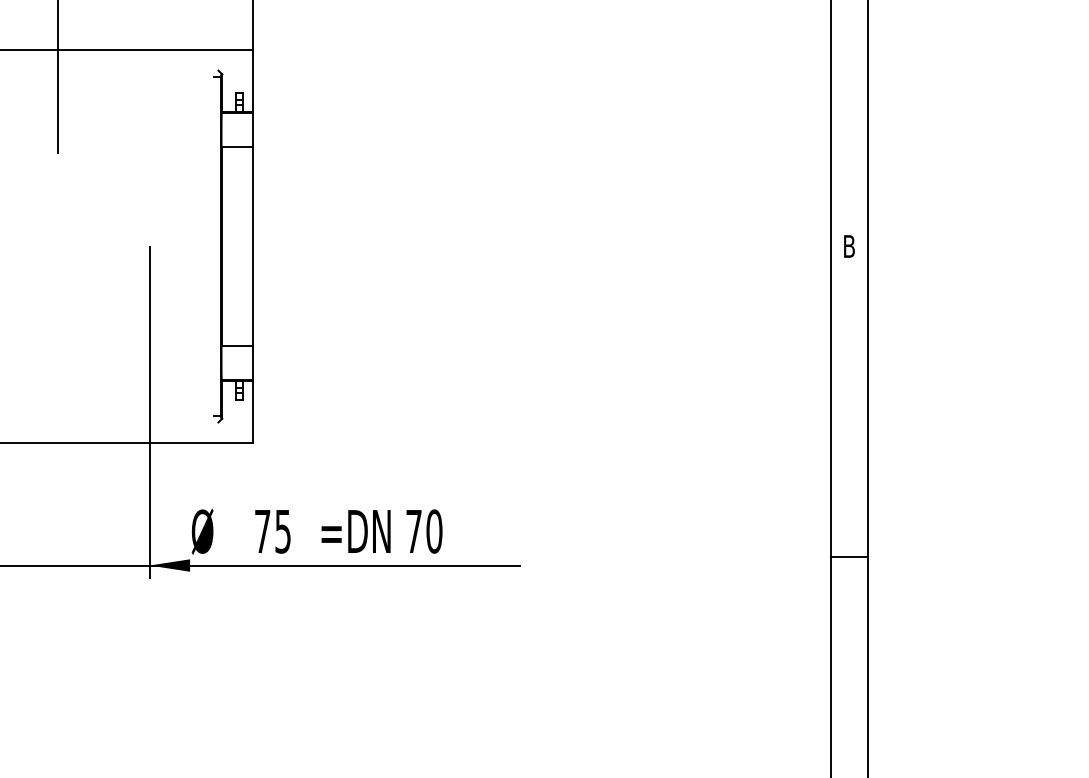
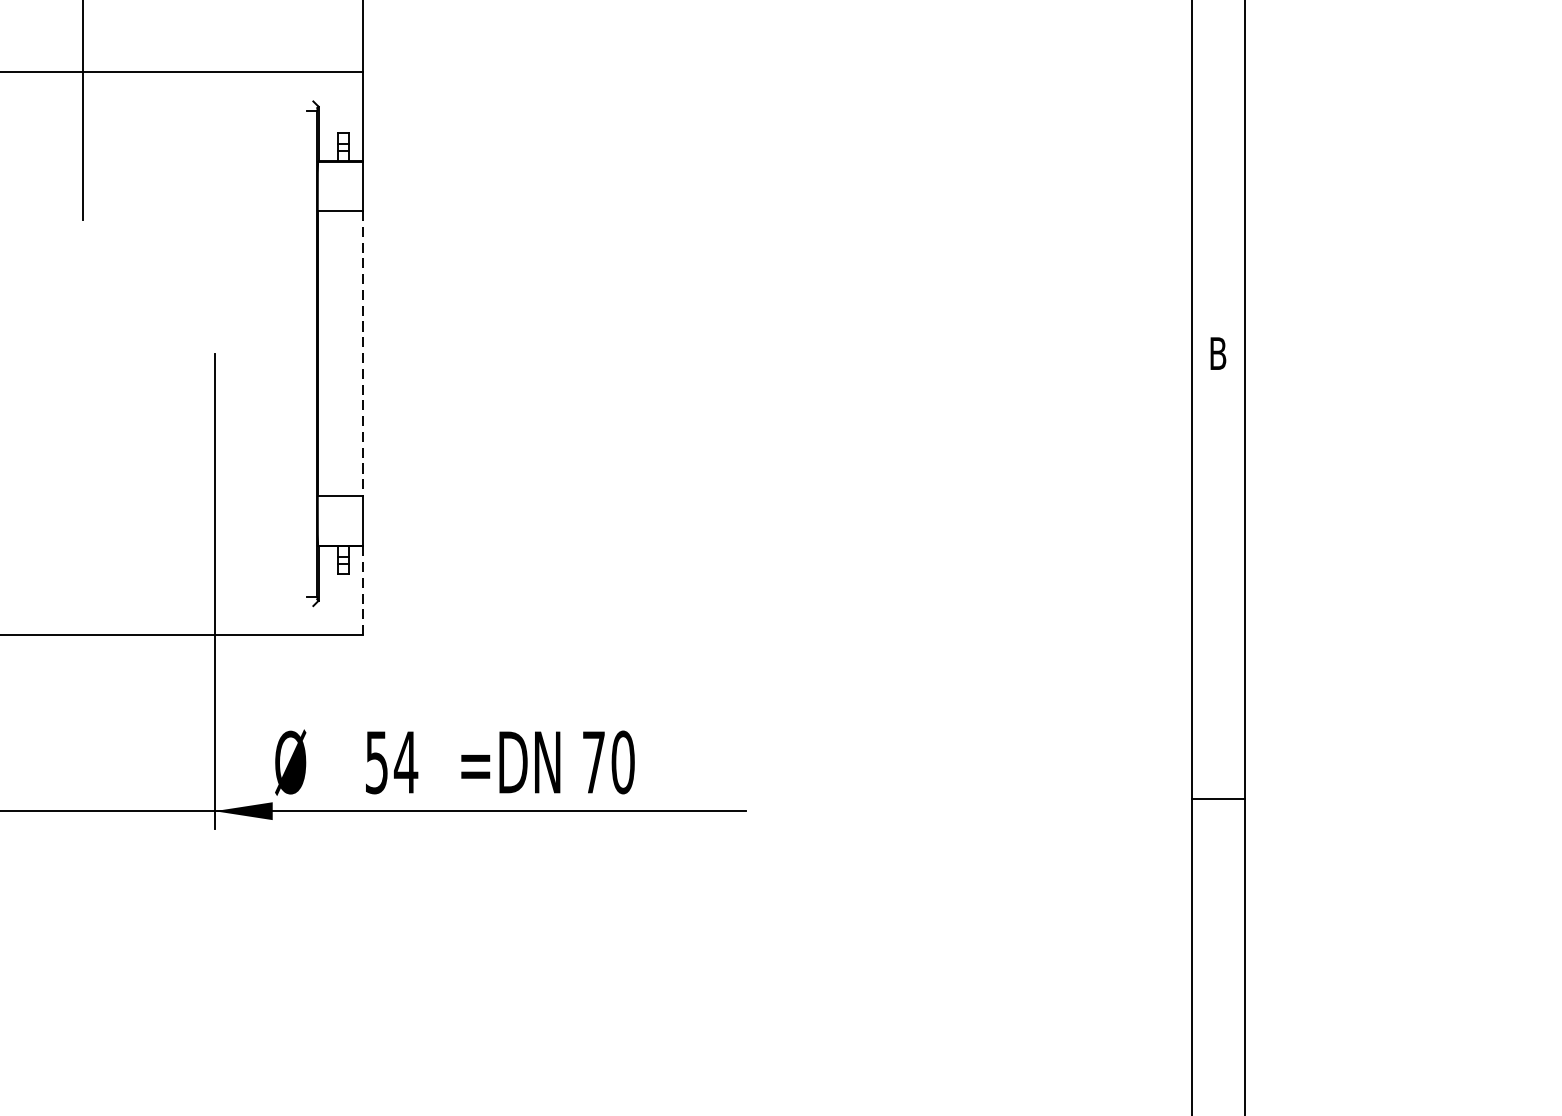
line: (253, 247) -> (363, 355), solid -> dashed
line: (253, 412) -> (363, 591), solid -> dashed
text: (273, 531) -> (392, 762), 75 -> 54

